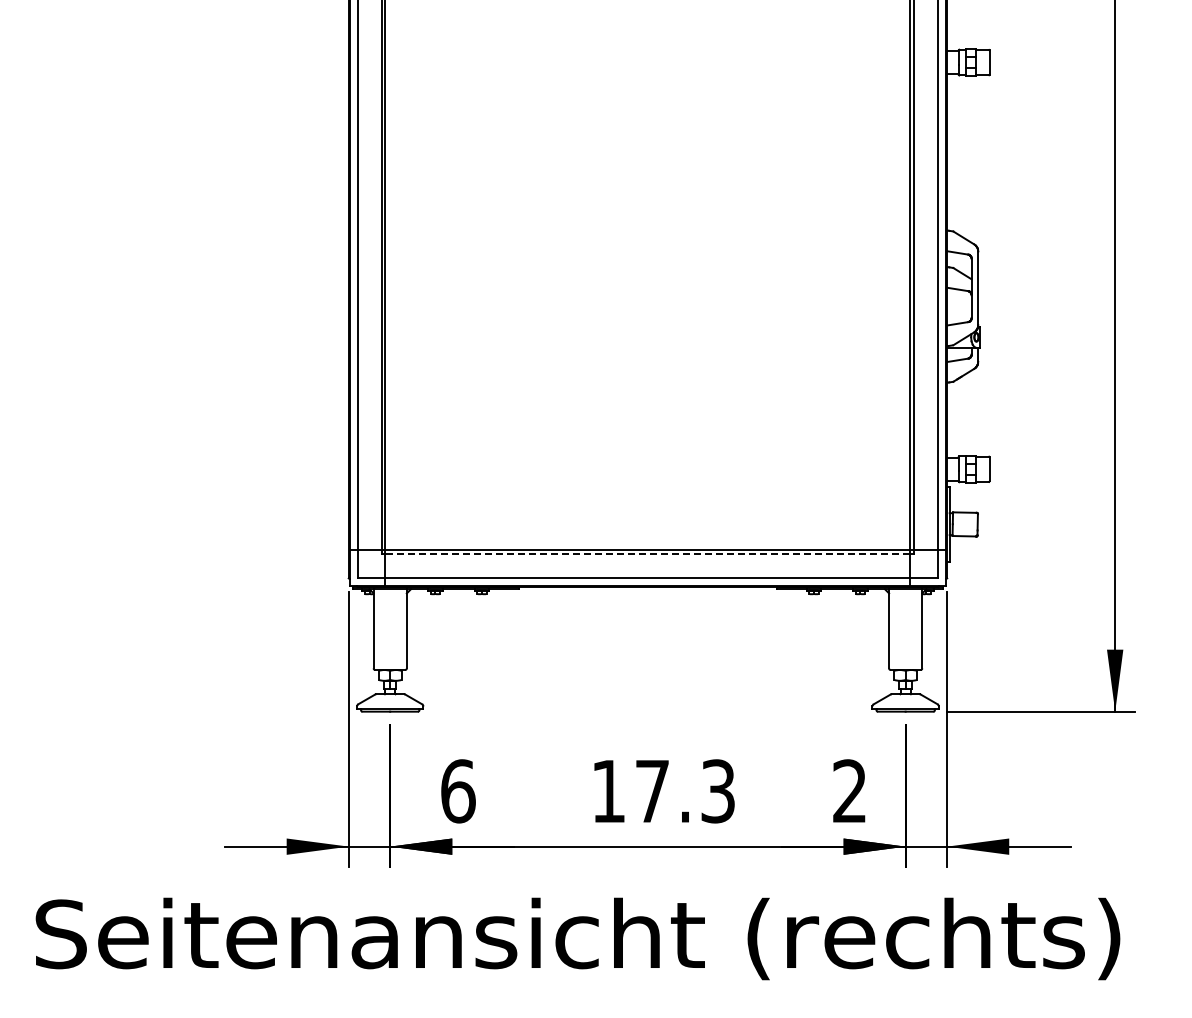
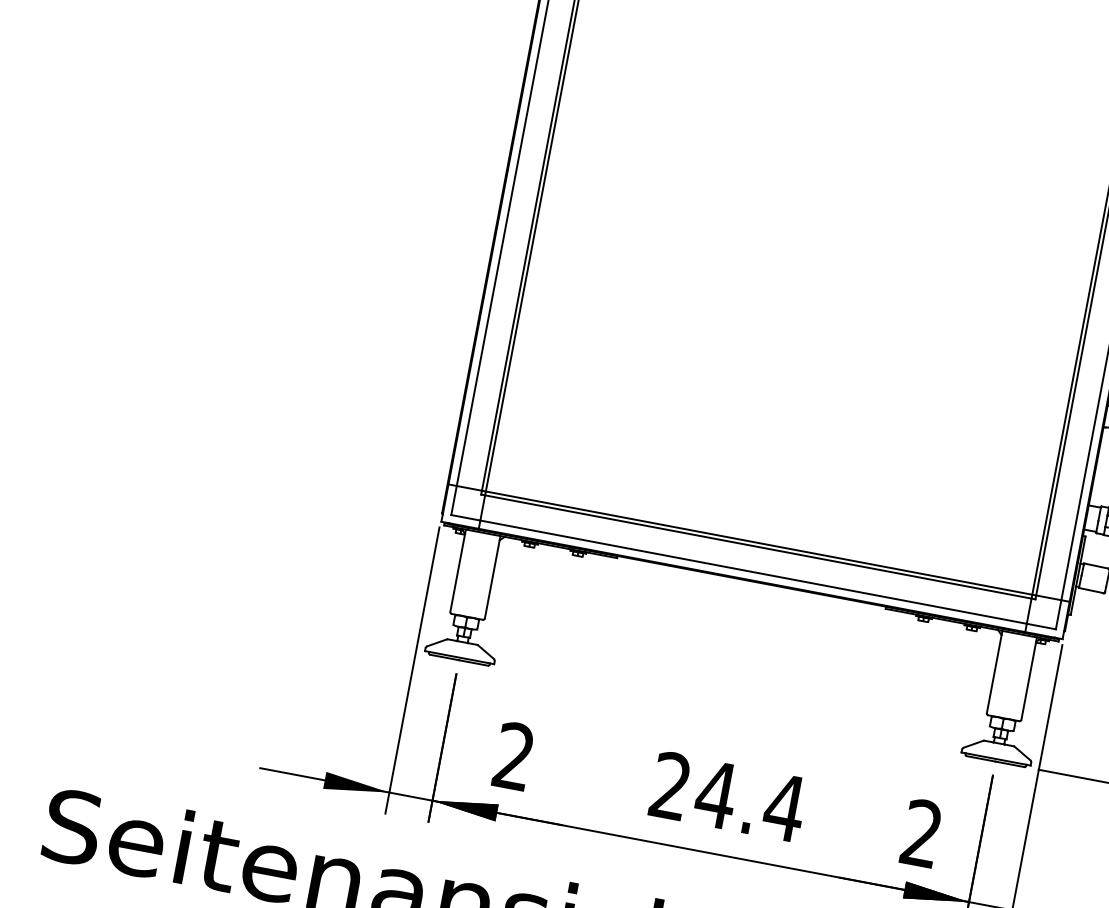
line: (647, 554) -> (757, 547), dashed -> solid
text: (458, 791) -> (514, 756), 6 -> 2
text: (664, 791) -> (728, 797), 17.3 -> 24.4

